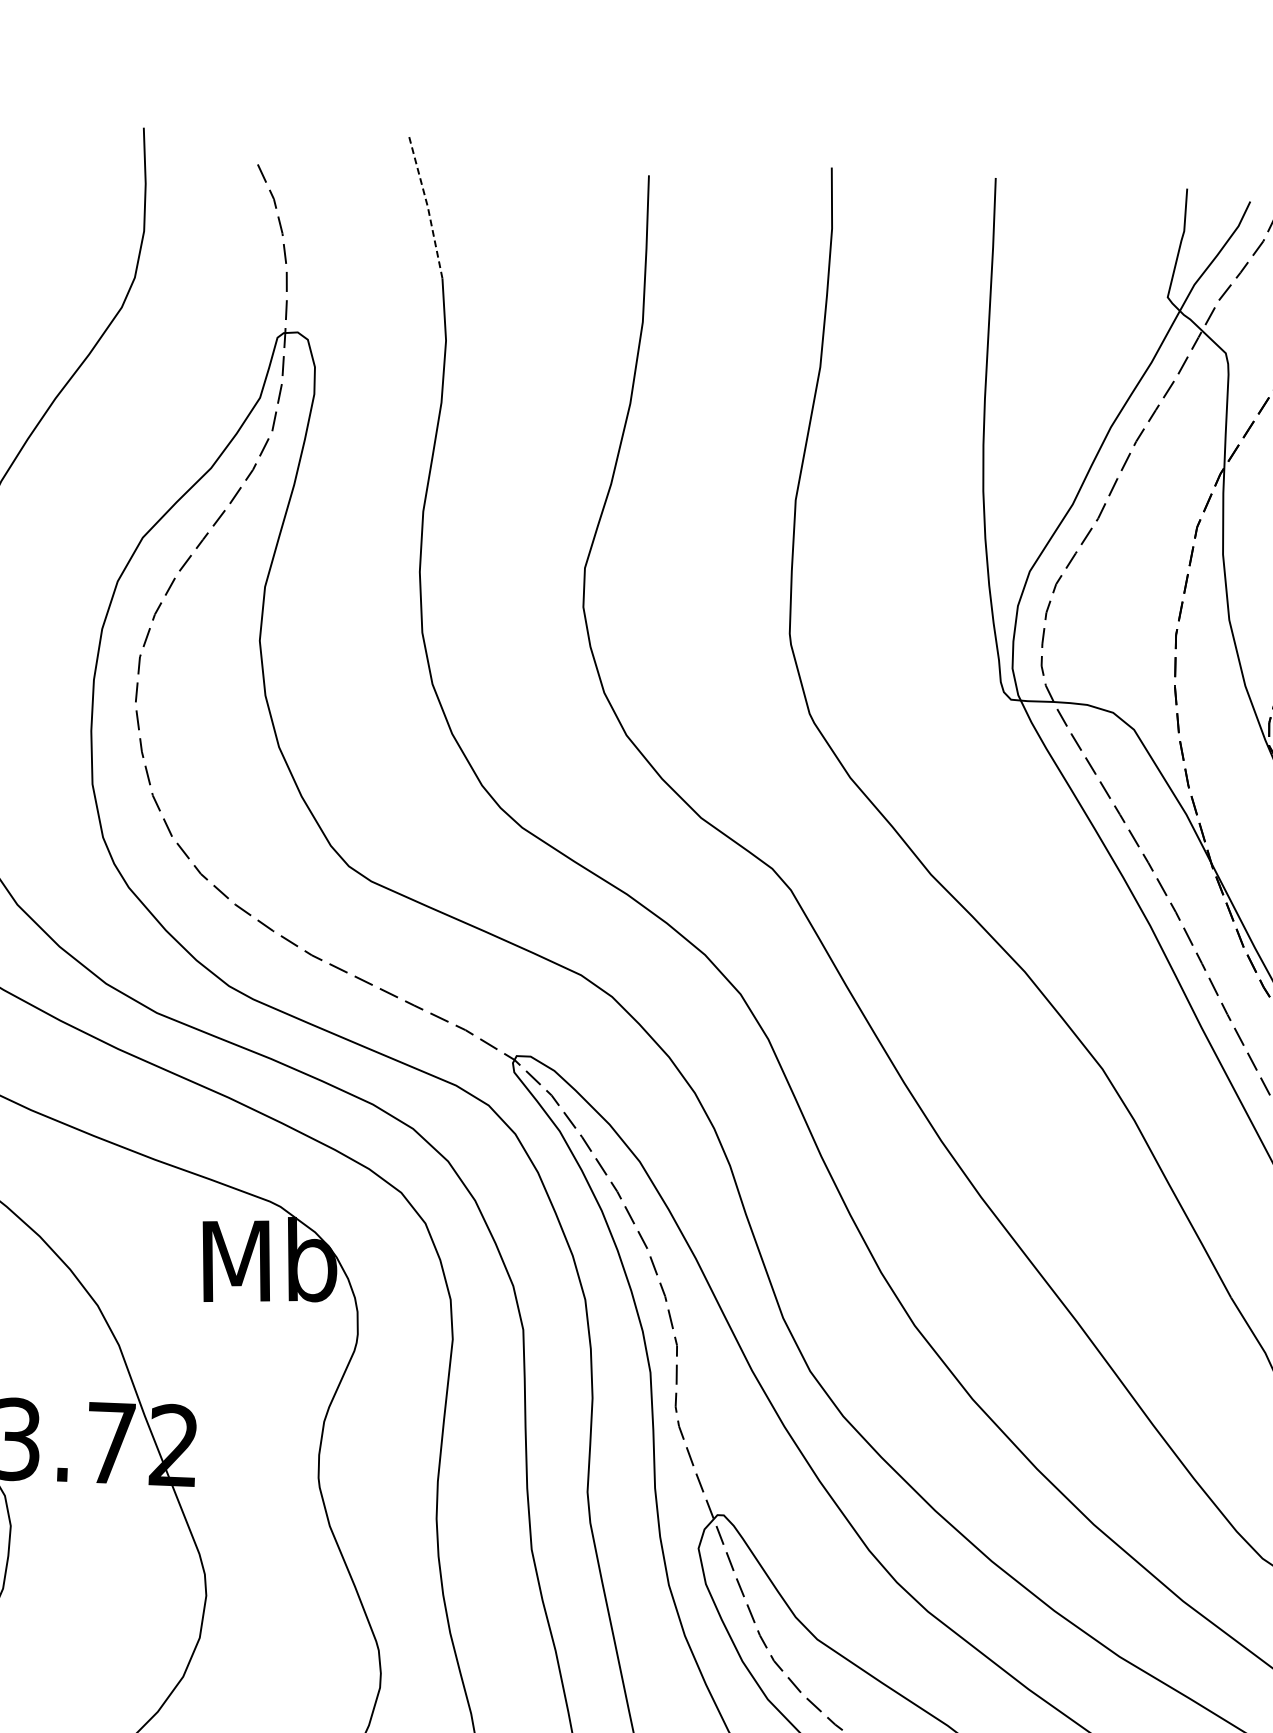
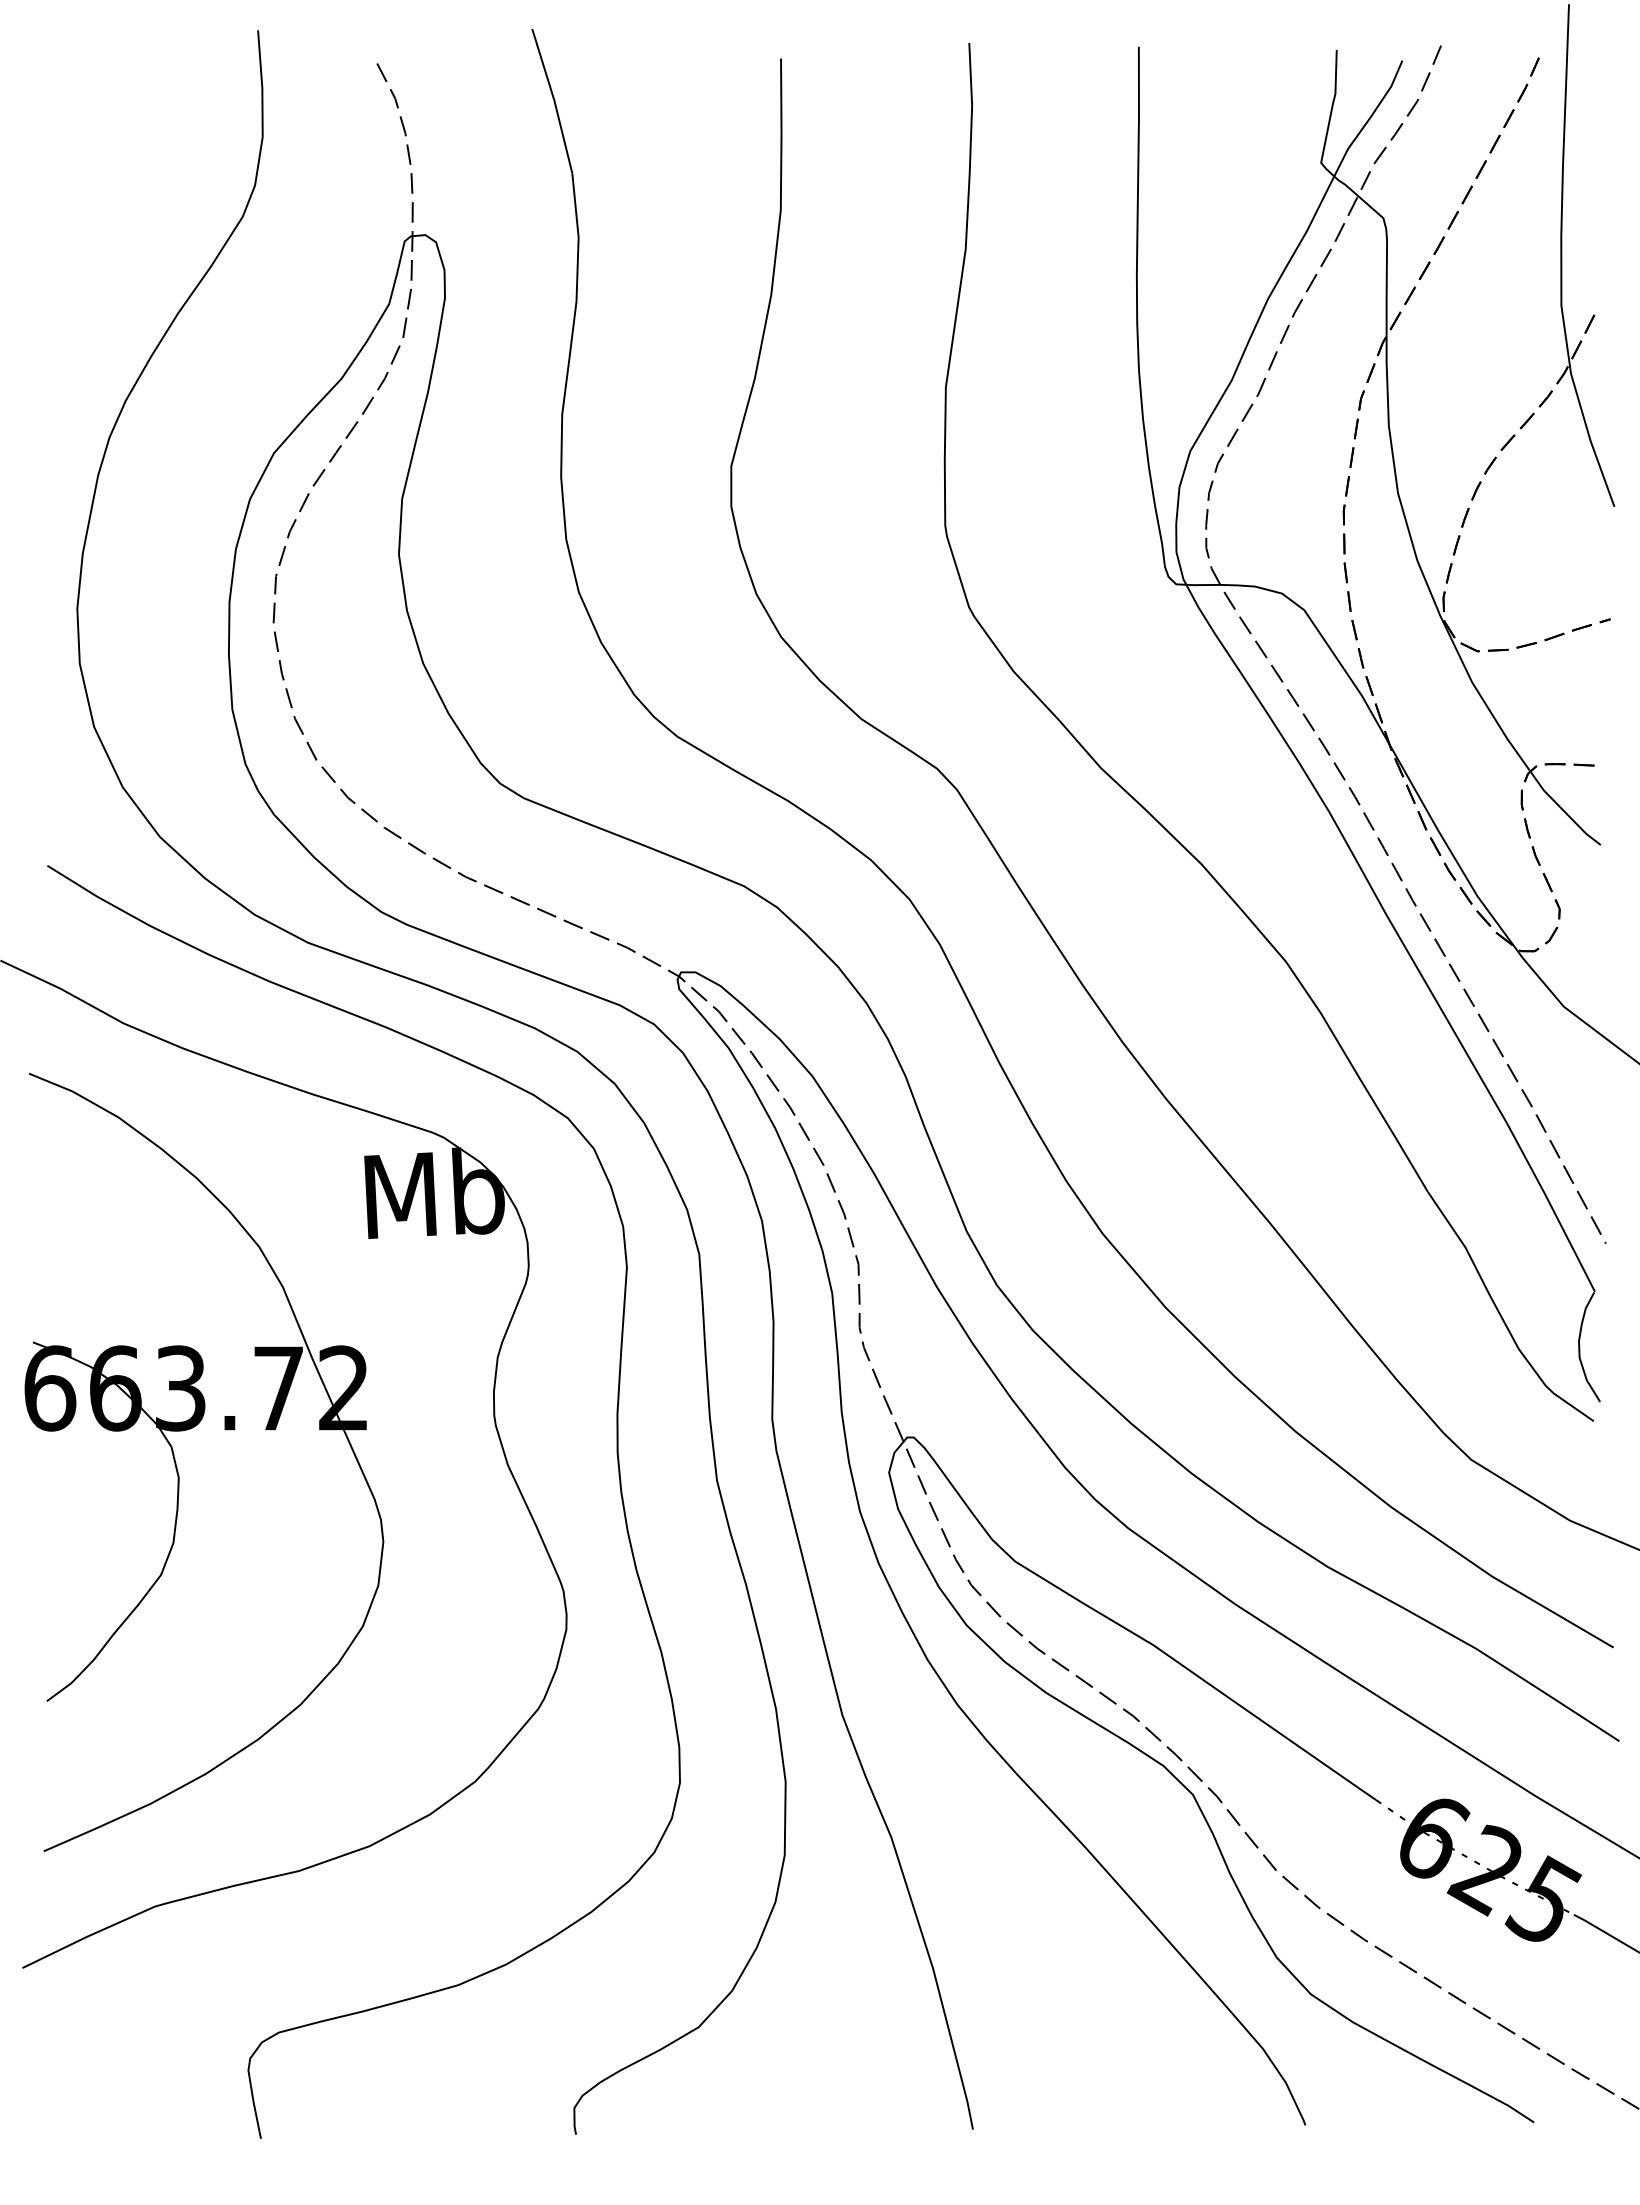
line: (428, 207) -> (554, 100), dashed -> solid

